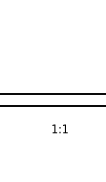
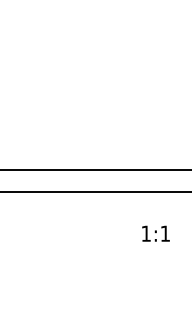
text: (59, 128) -> (154, 233), moved

